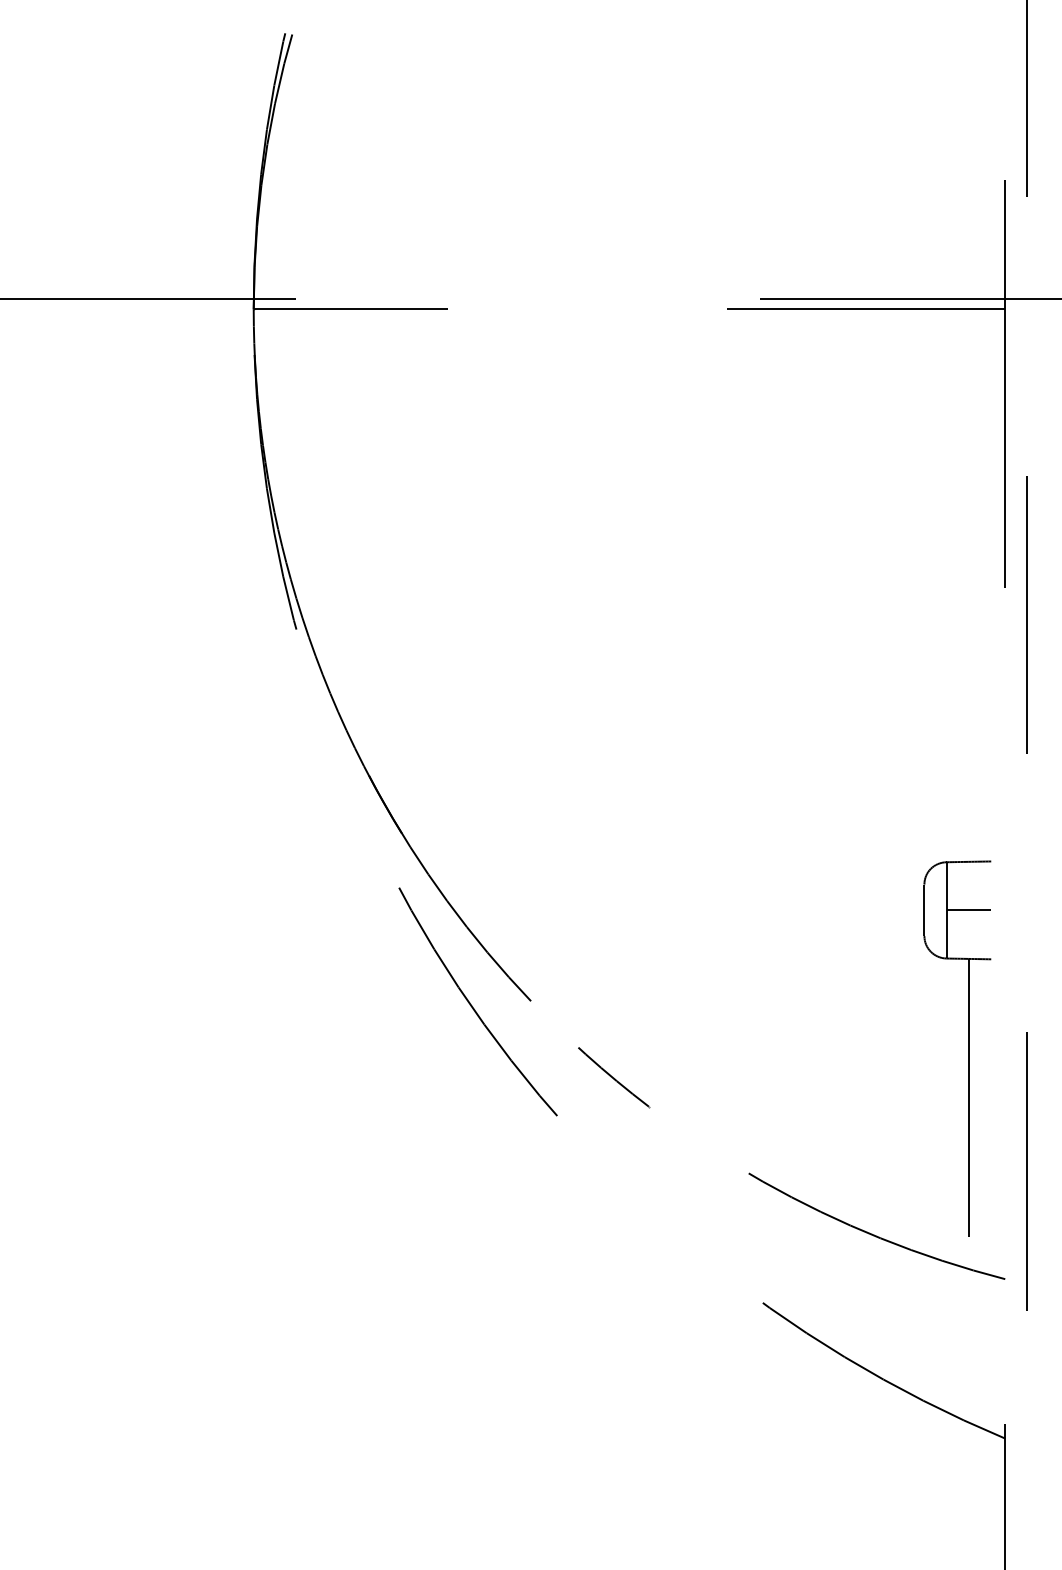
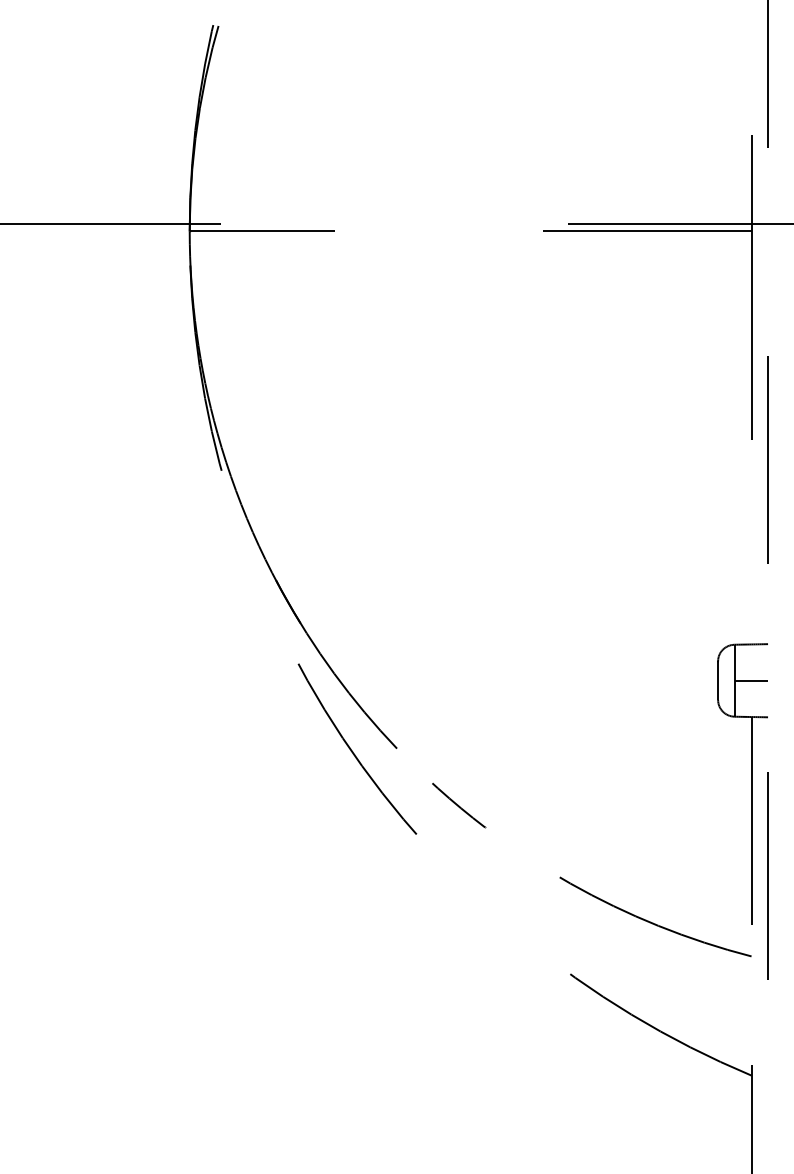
part: (969, 1047) -> (751, 783), moved

